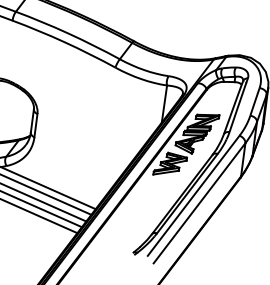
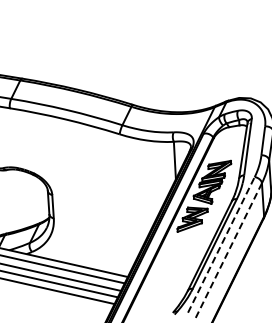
line: (193, 195) -> (221, 244), solid -> dashed
line: (199, 203) -> (228, 251), solid -> dashed

